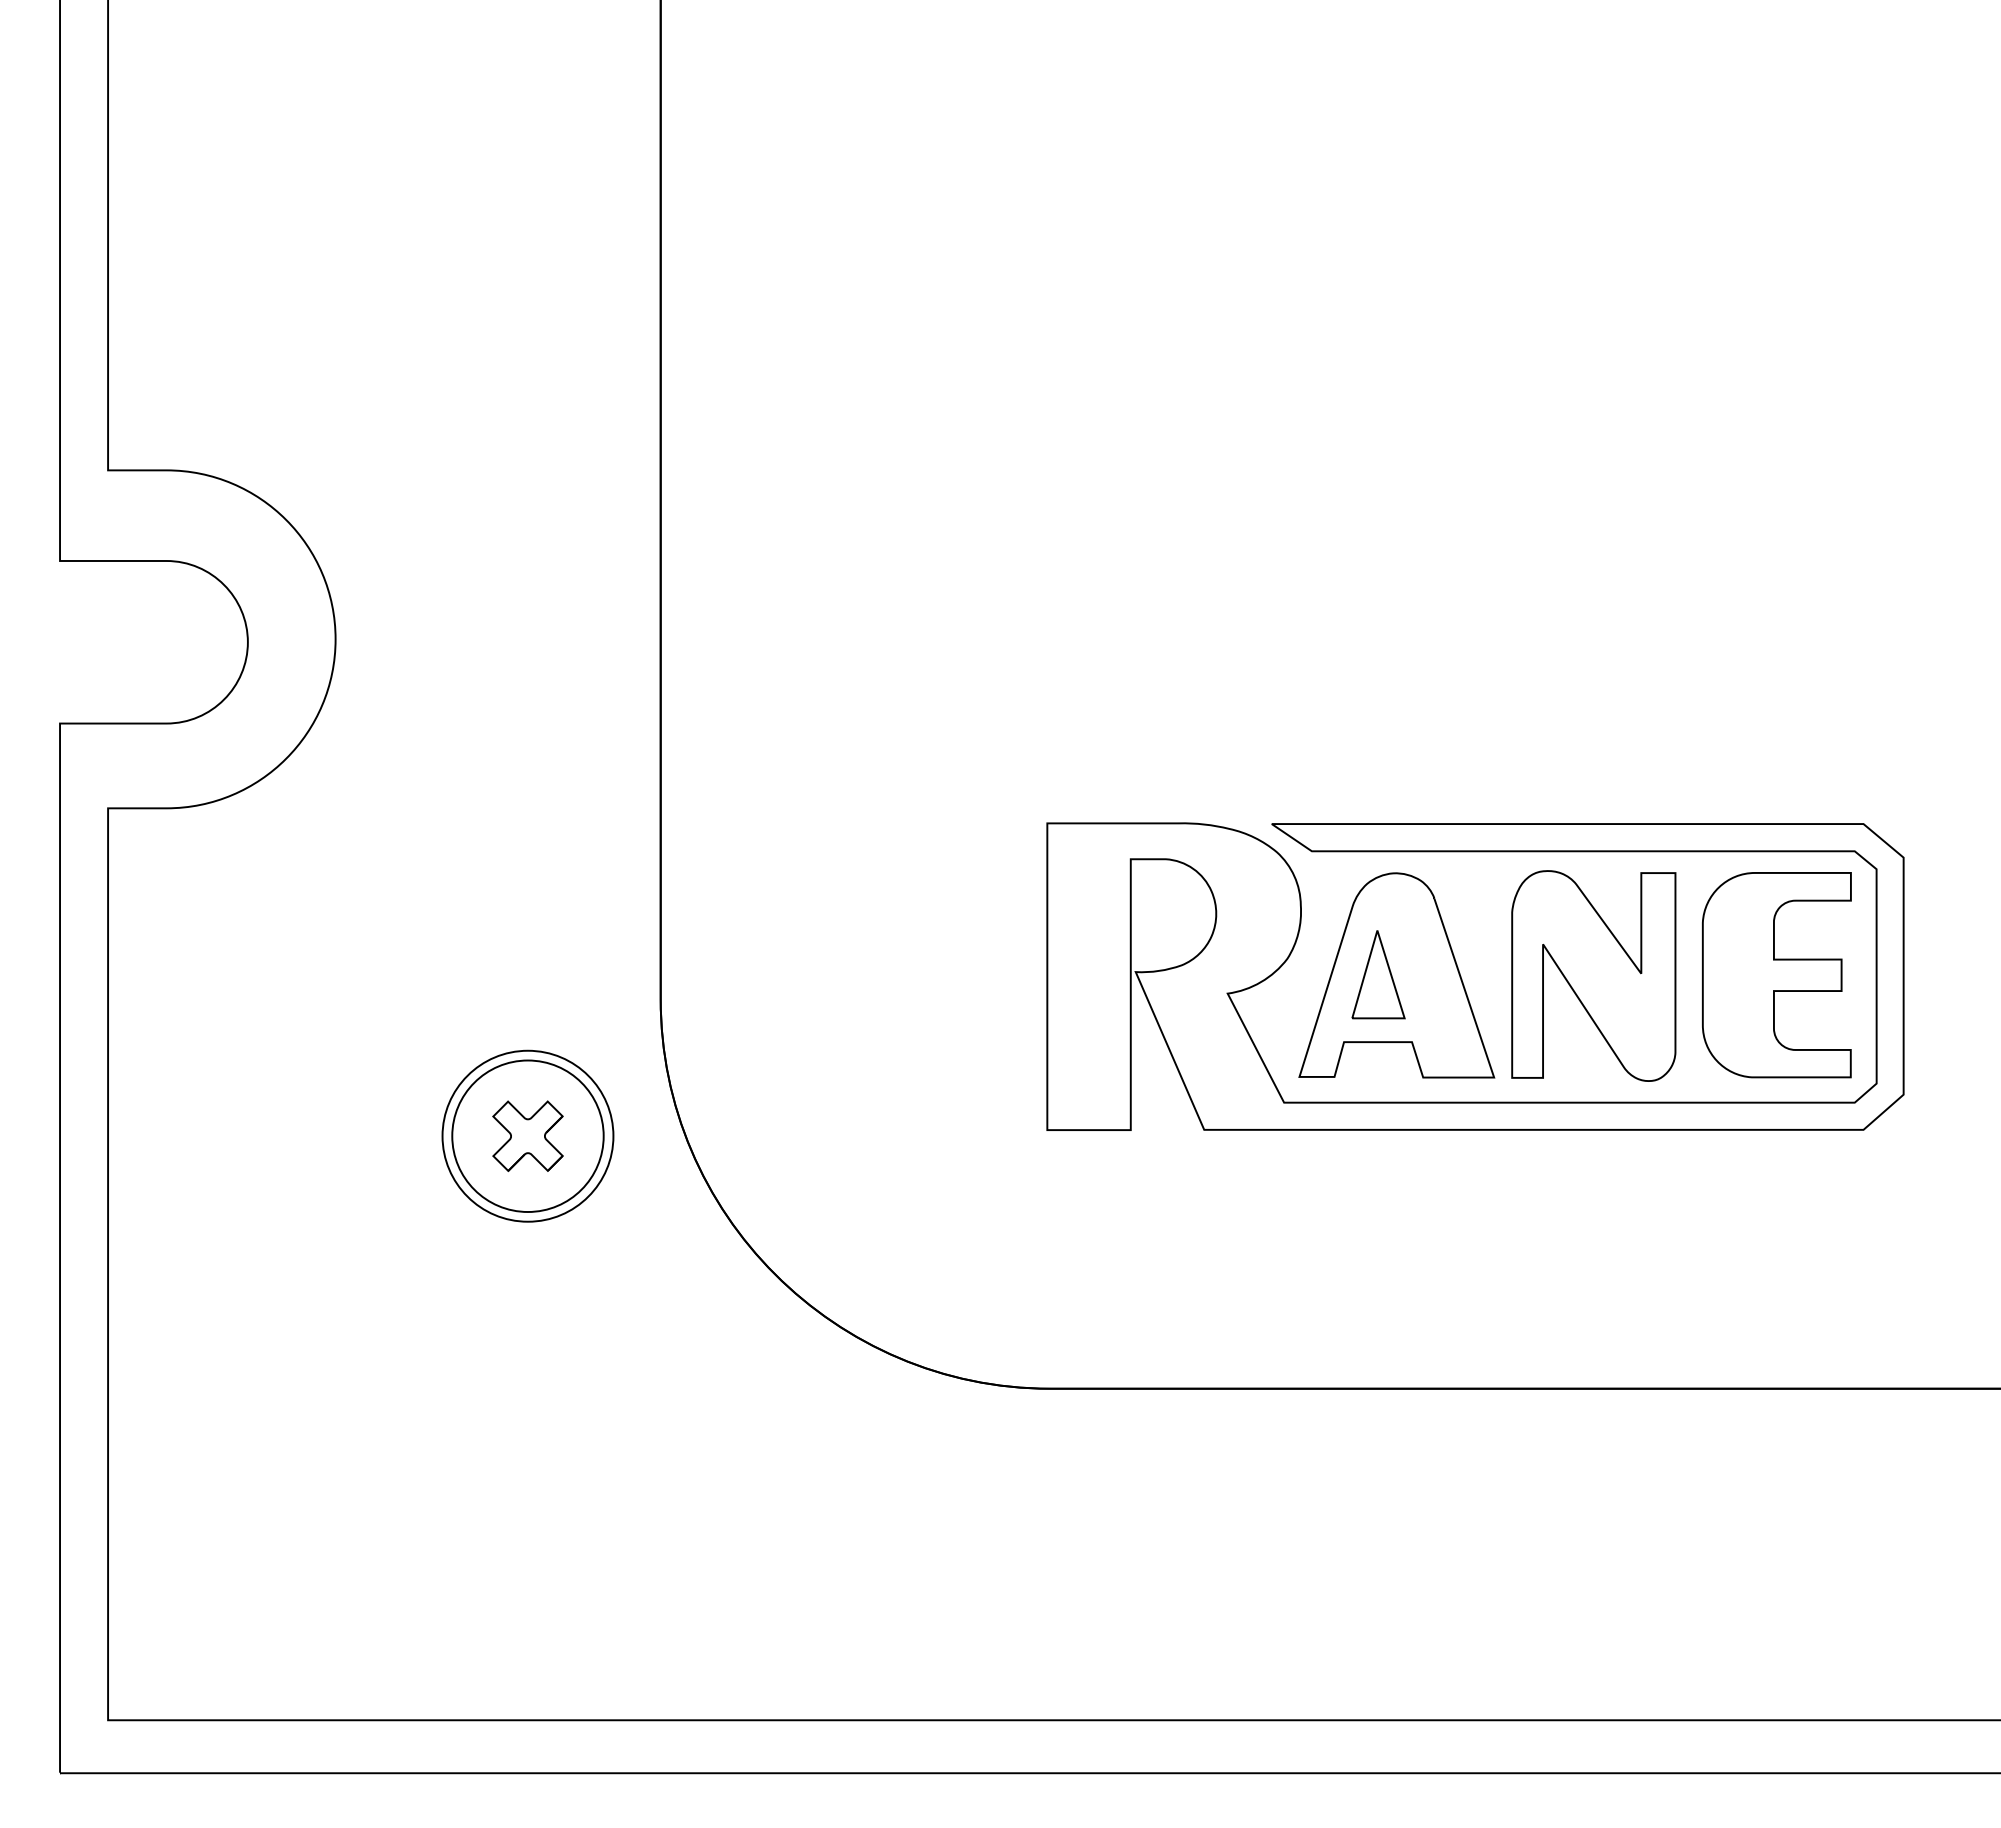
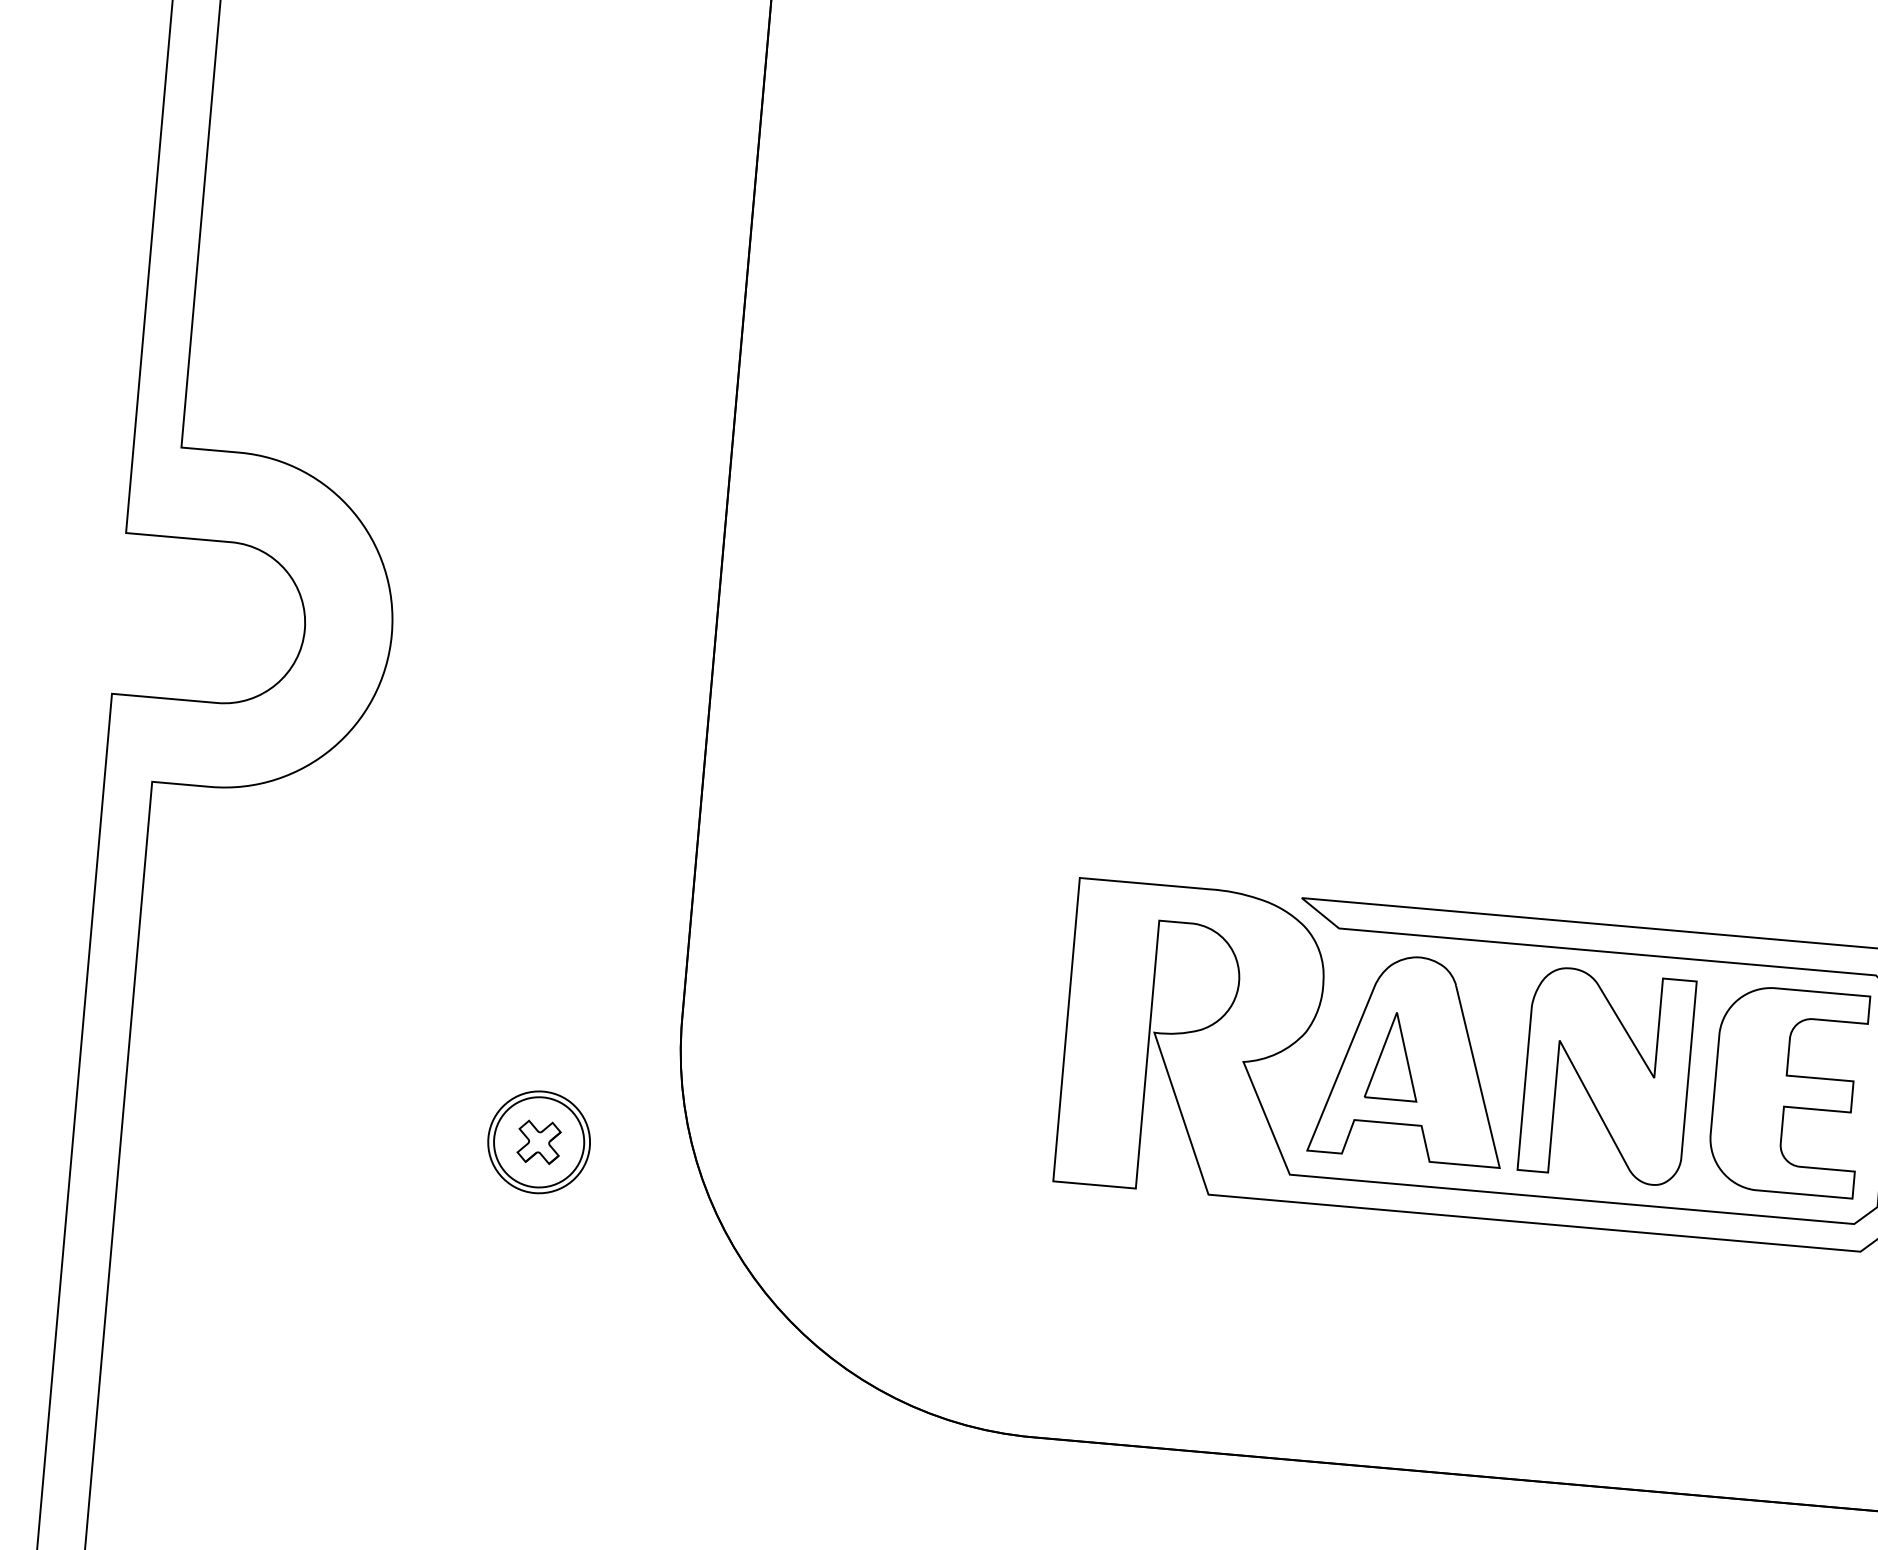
part: (527, 1135) -> (538, 1141), size x0.6

